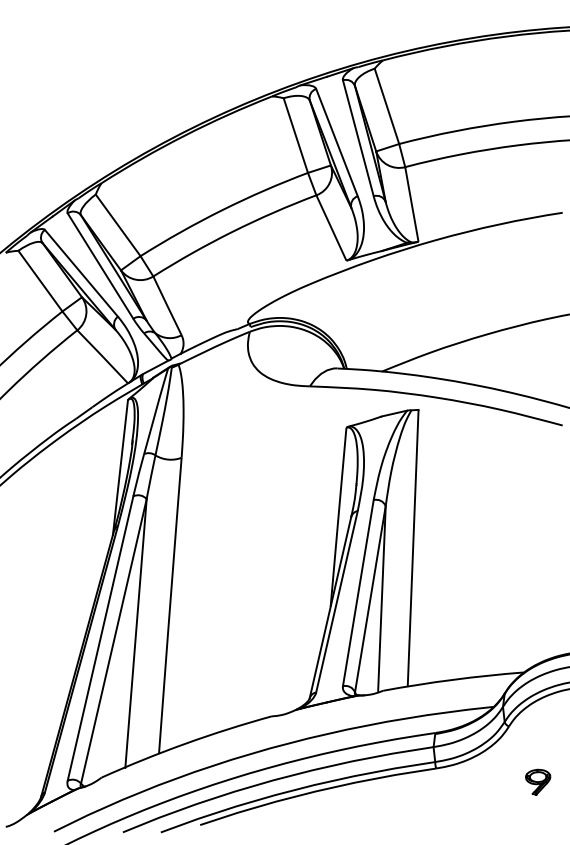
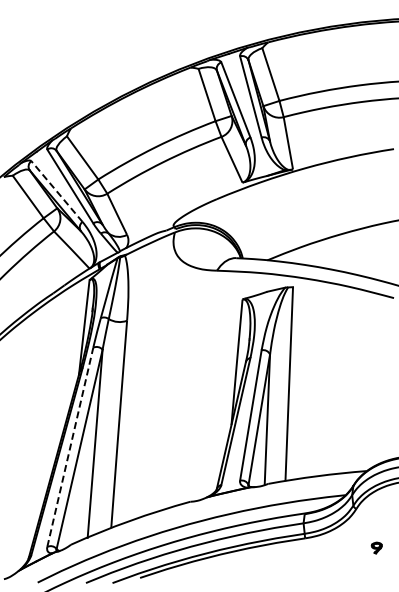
line: (80, 273) -> (56, 191), solid -> dashed
line: (100, 637) -> (70, 446), solid -> dashed
part: (537, 781) -> (376, 547), size x0.6

